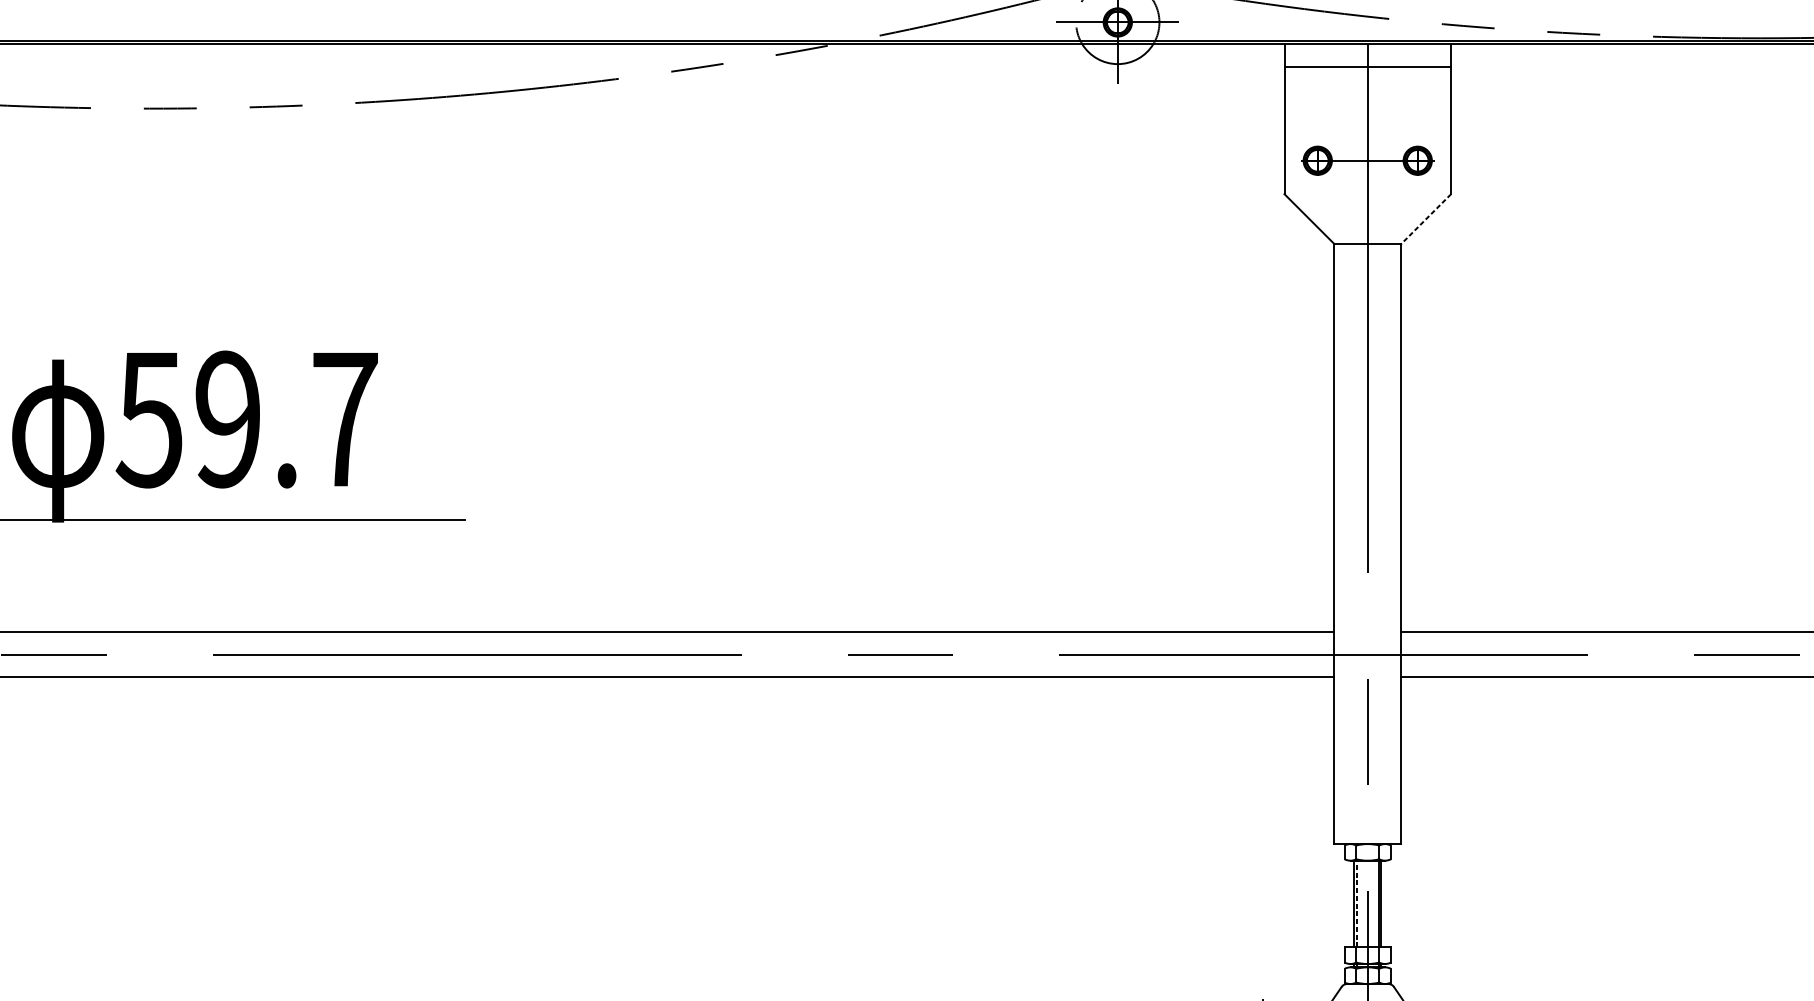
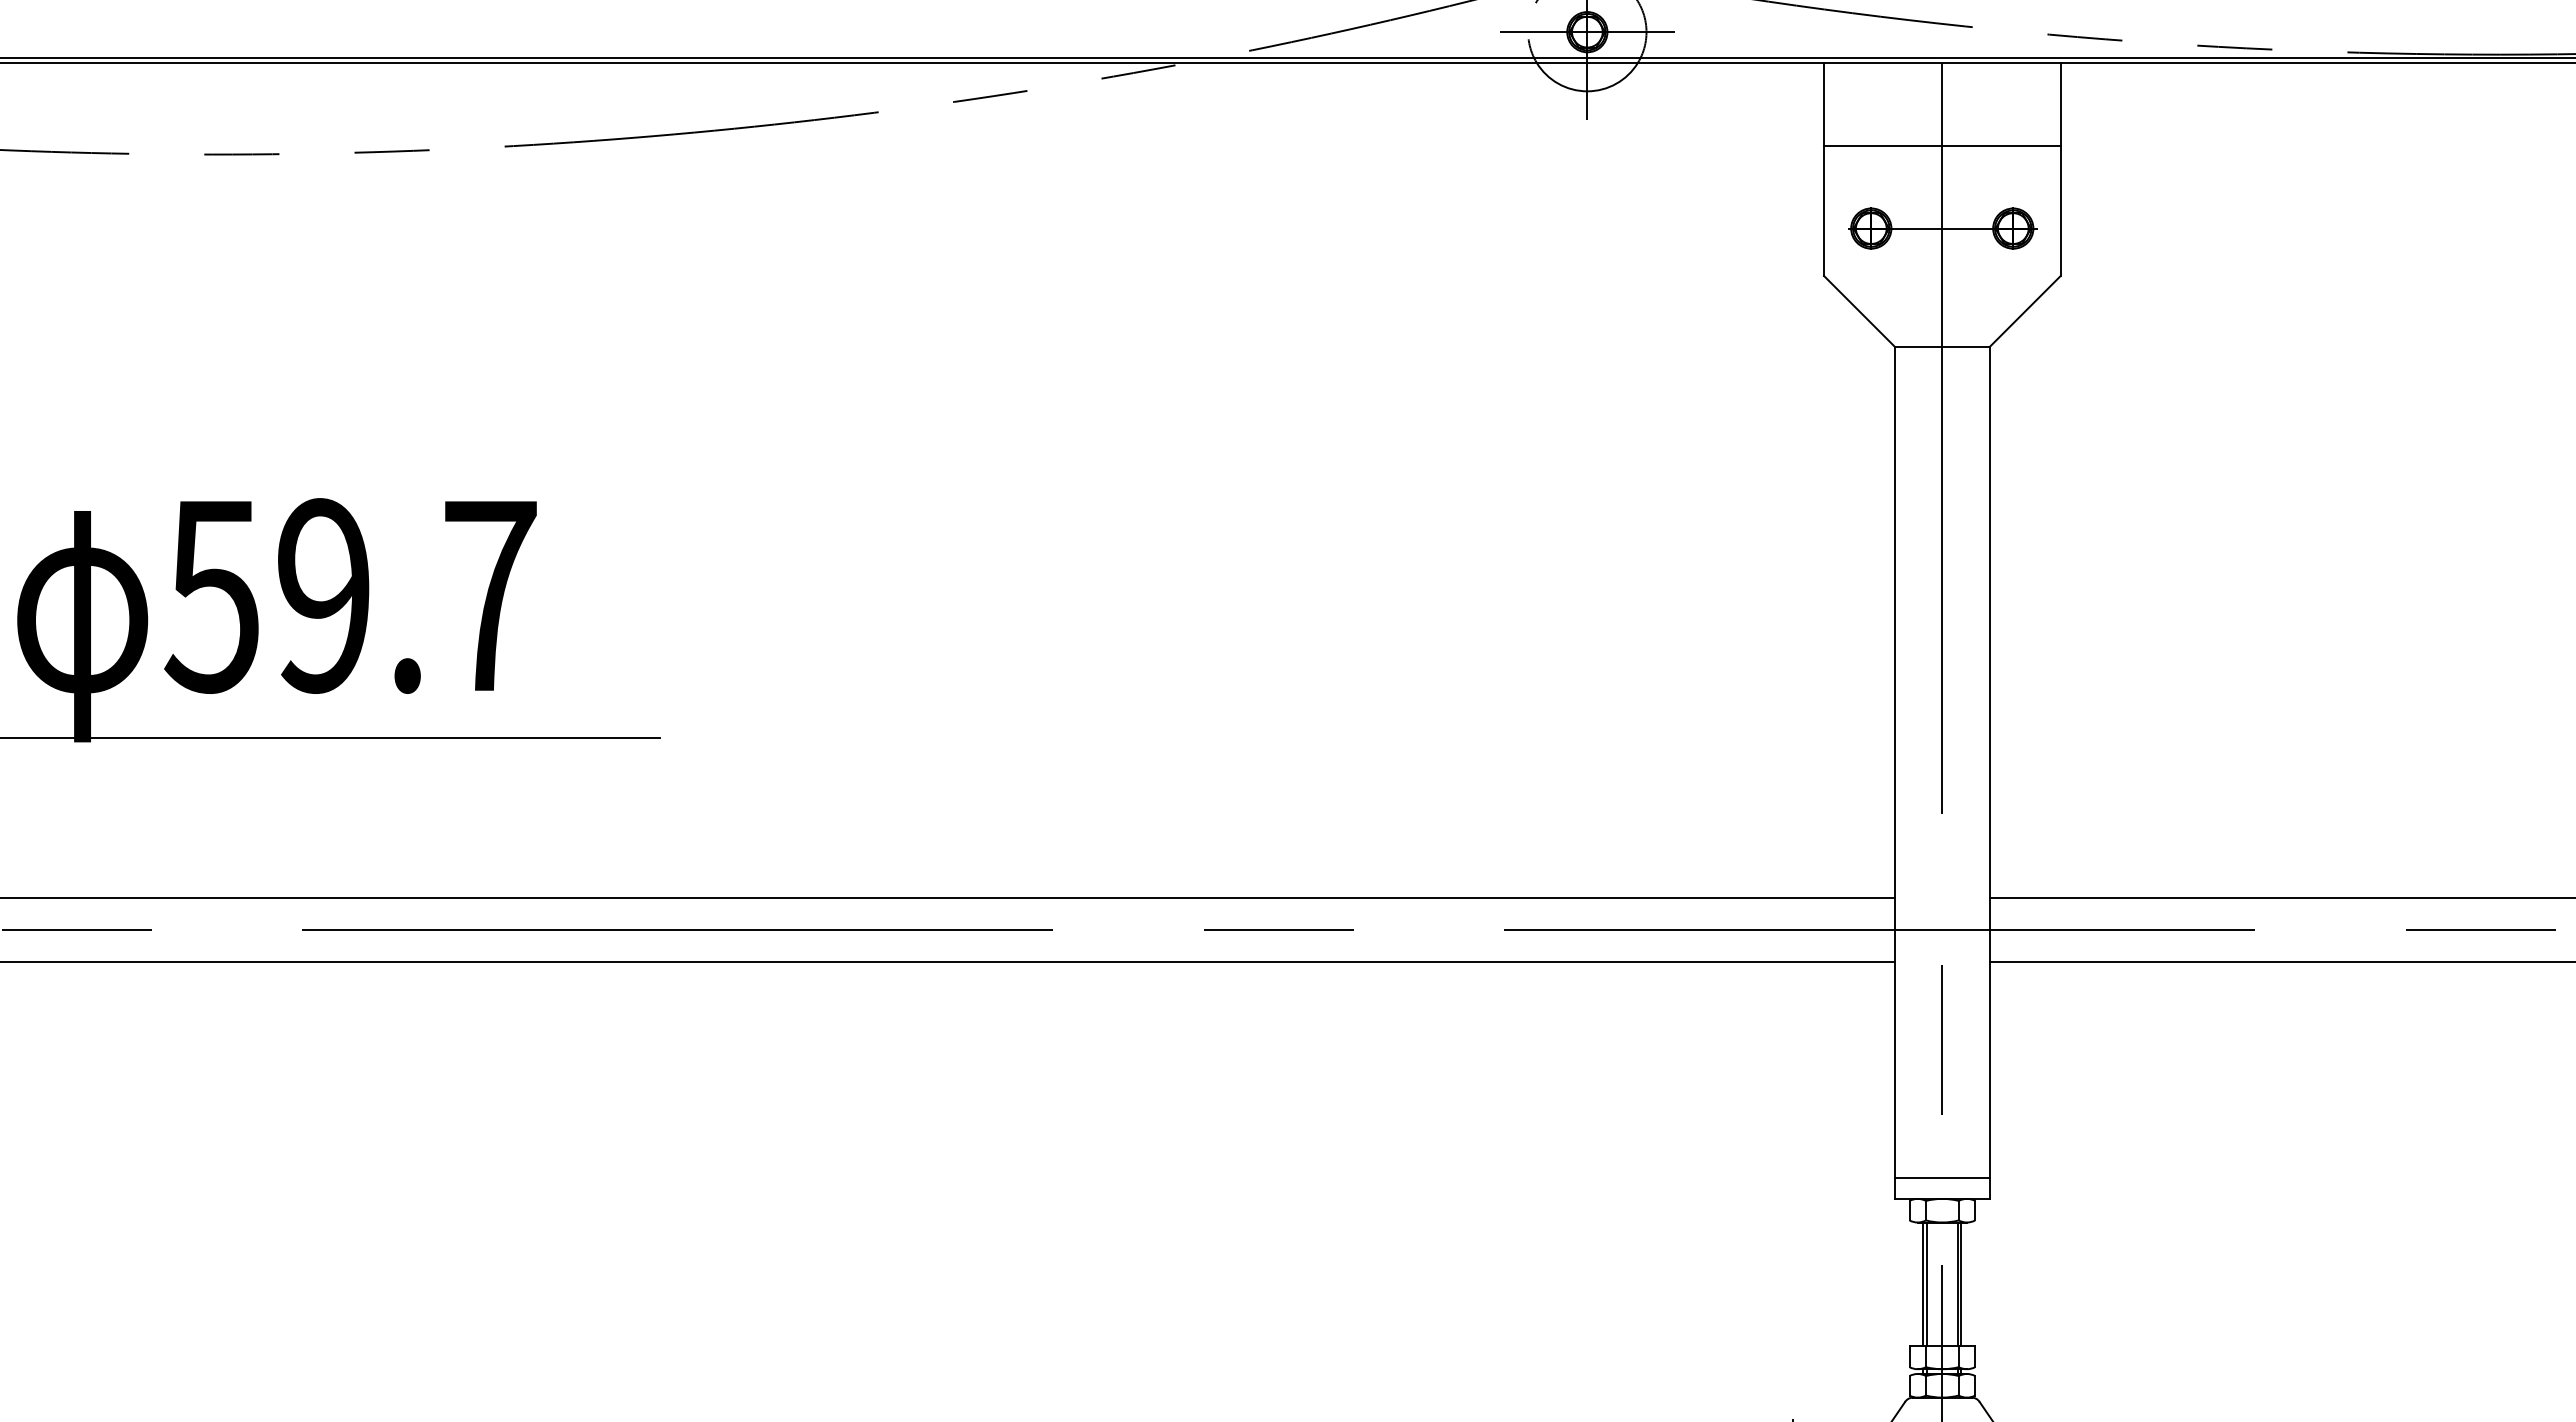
line: (1367, 66) -> (1942, 145), moved
line: (1425, 219) -> (2024, 311), dashed -> solid
line: (1367, 829) -> (1942, 1177), added
line: (1357, 904) -> (1927, 1284), dashed -> solid

